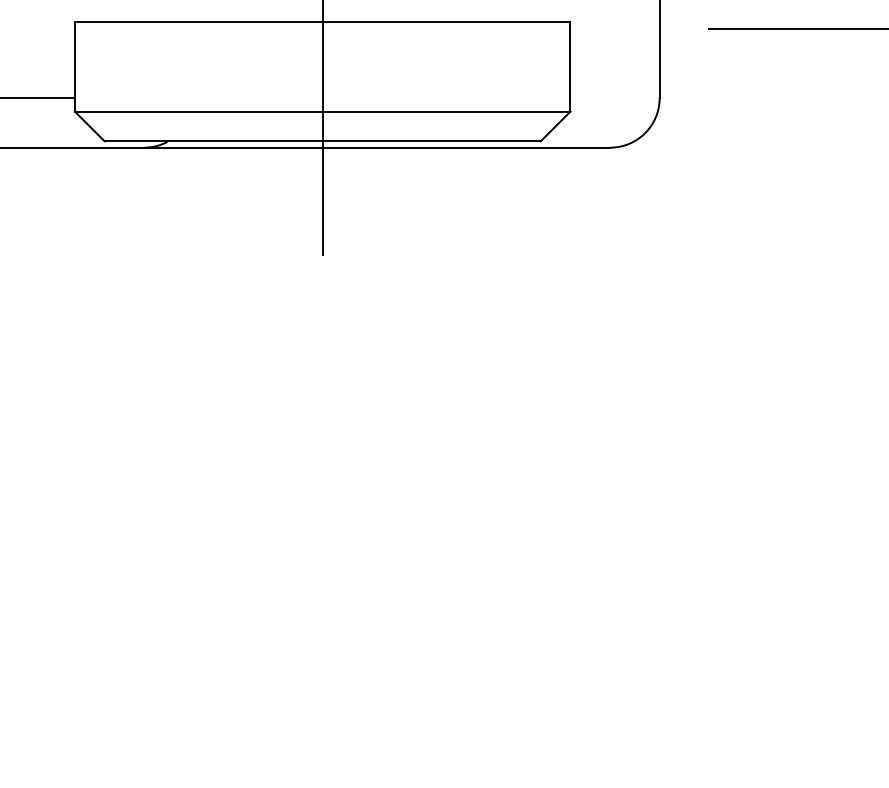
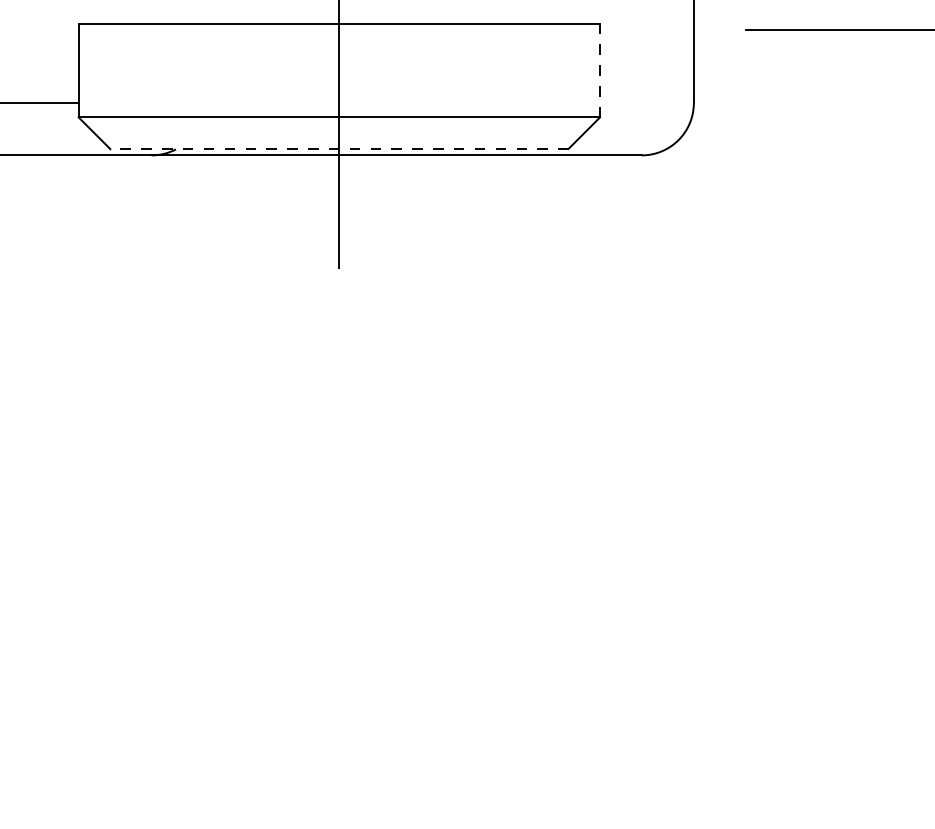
line: (570, 67) -> (600, 71), solid -> dashed
line: (322, 141) -> (339, 148), solid -> dashed

